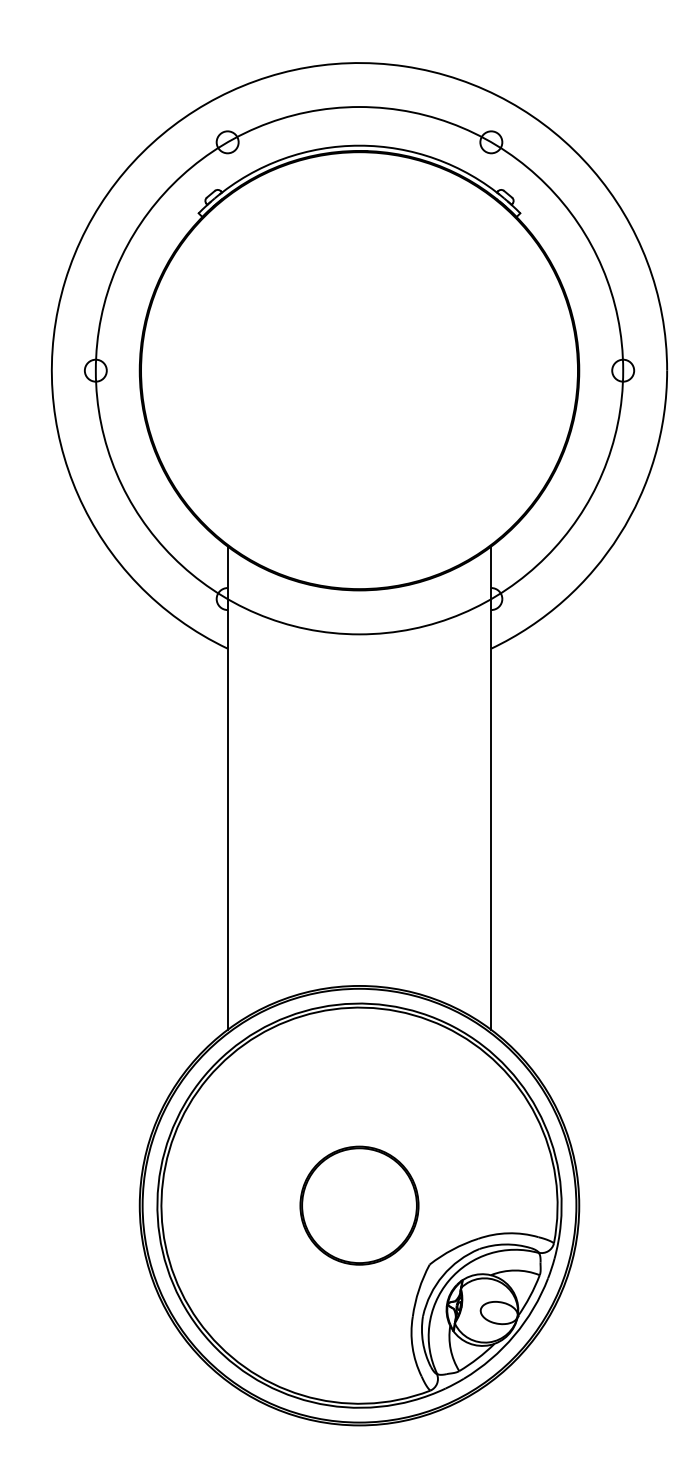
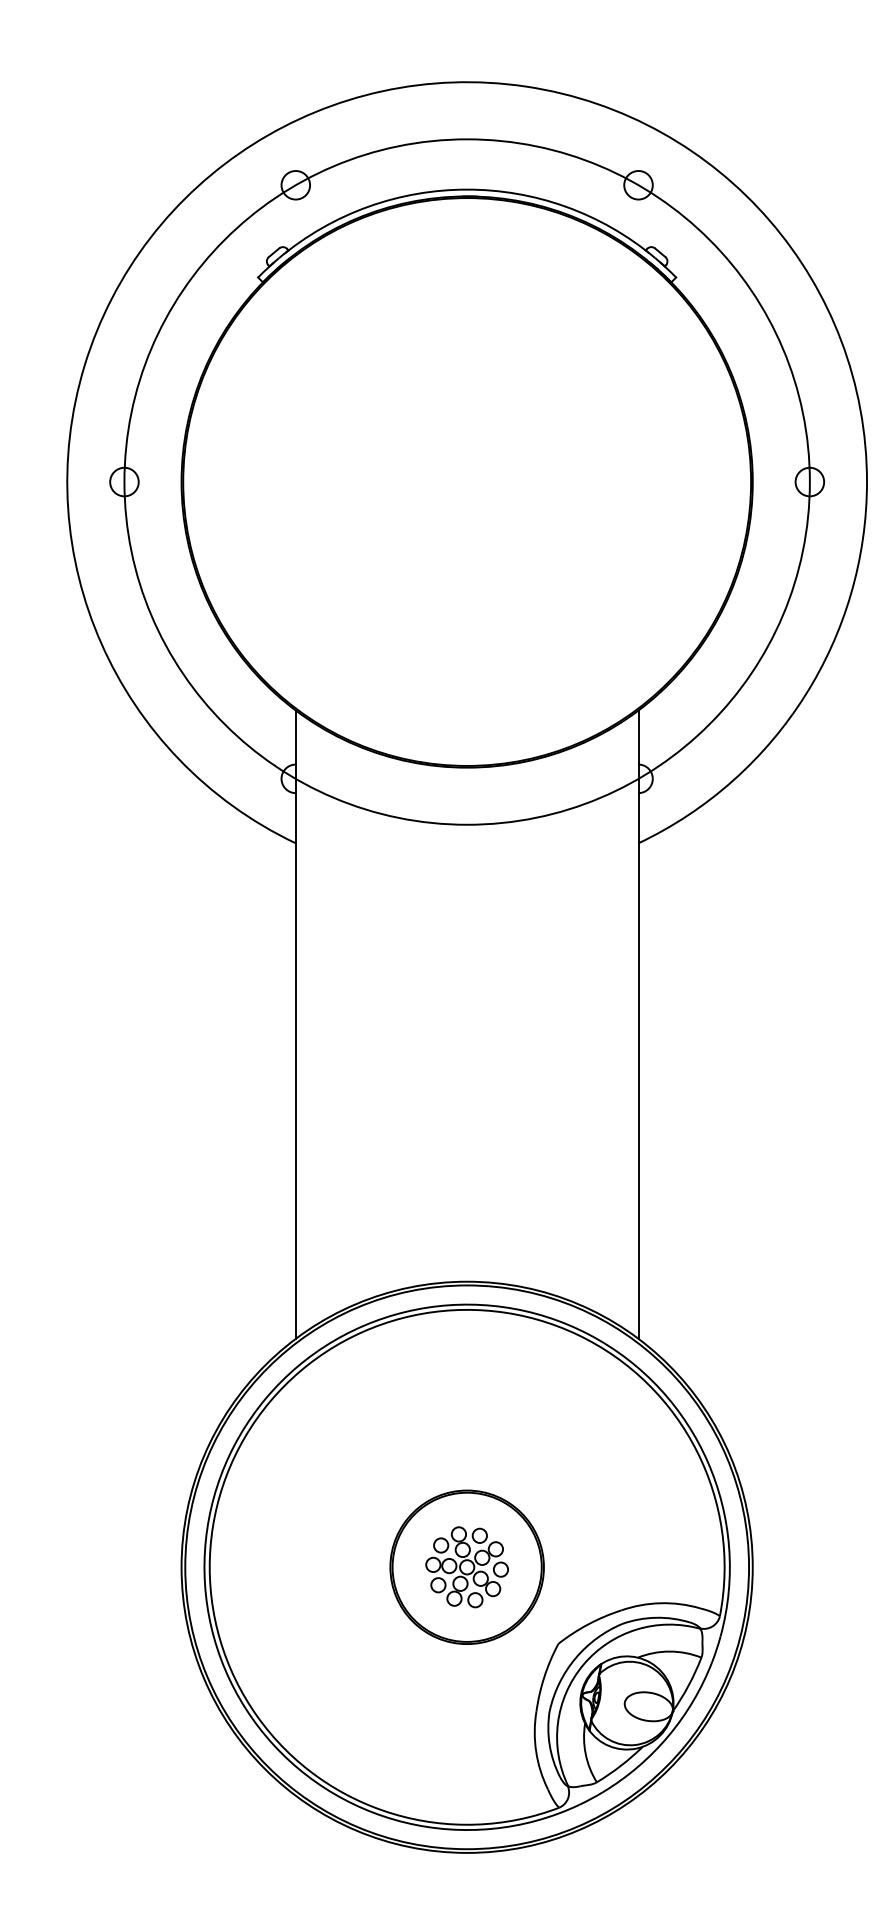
part: (359, 1205) -> (466, 1567), added

